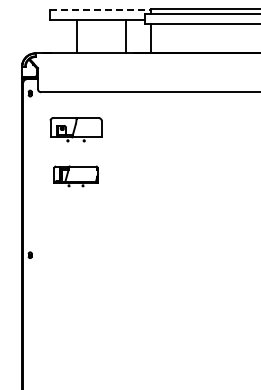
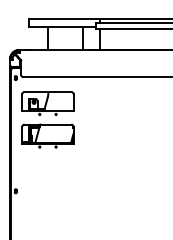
line: (100, 9) -> (65, 19), dashed -> solid
part: (75, 129) -> (47, 103), size x1.43
part: (75, 176) -> (47, 136), size x1.67

